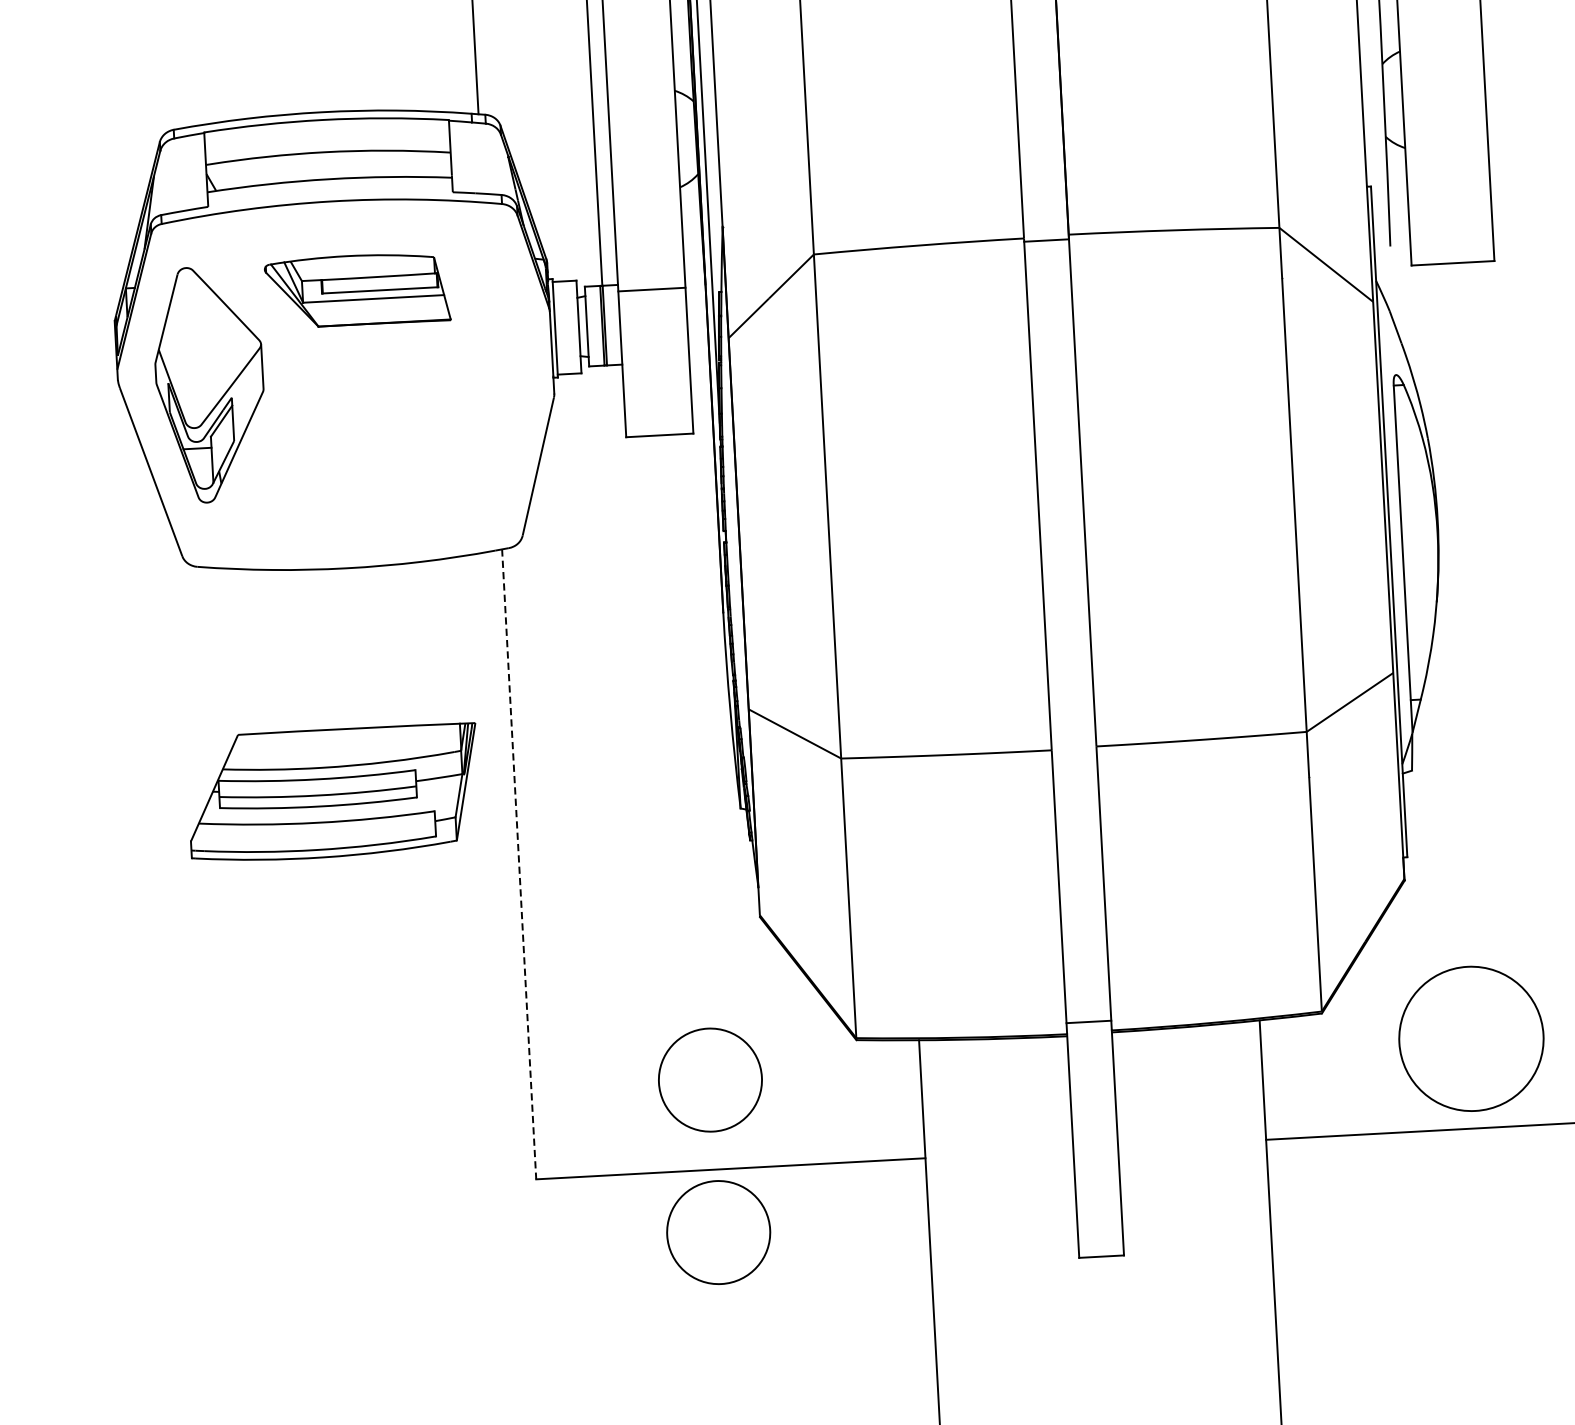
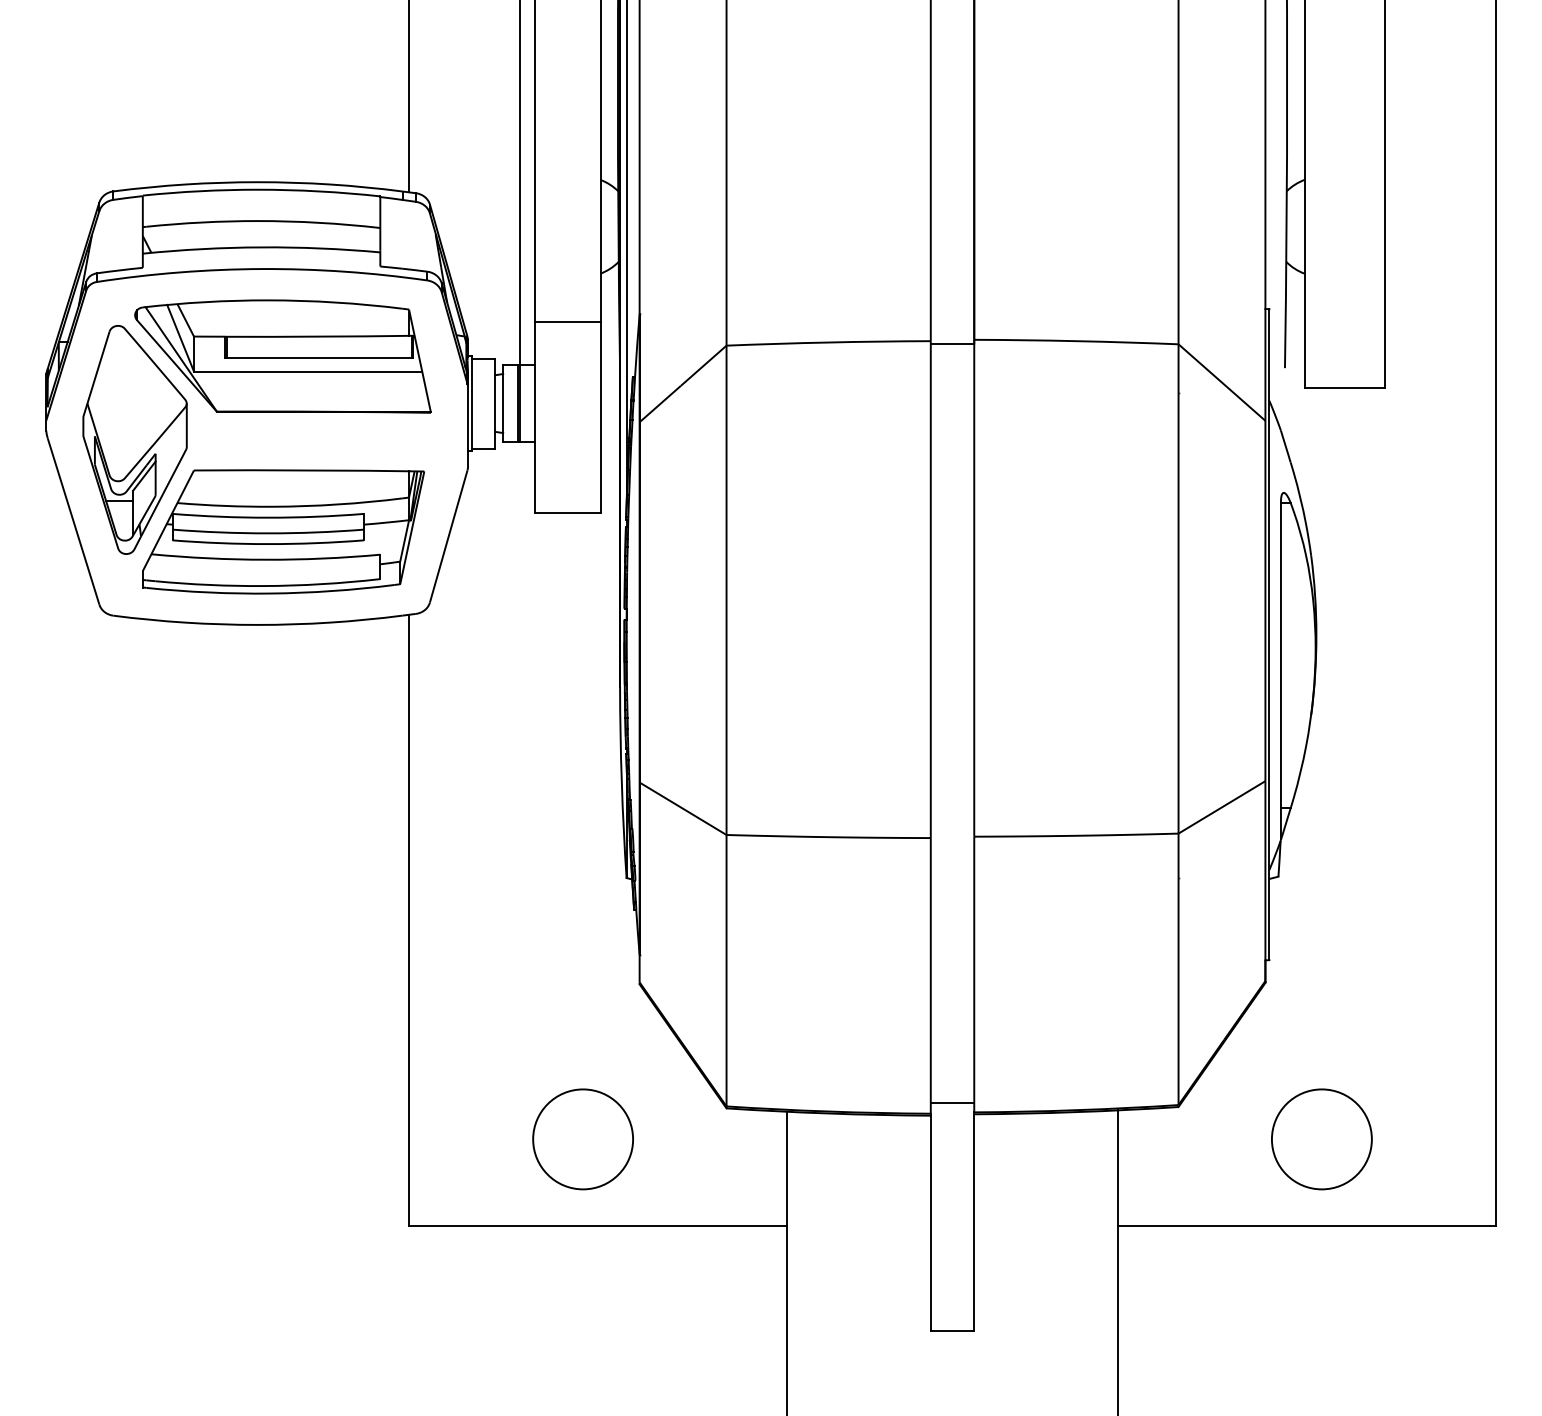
line: (651, 289) -> (567, 322), moved
part: (357, 290) -> (282, 356), size x1.67
part: (333, 792) -> (283, 531), moved
line: (519, 864) -> (409, 920), dashed -> solid
circle: (1471, 1039) -> (1321, 1139), size x0.71
circle: (718, 1232) -> (582, 1287), removed

